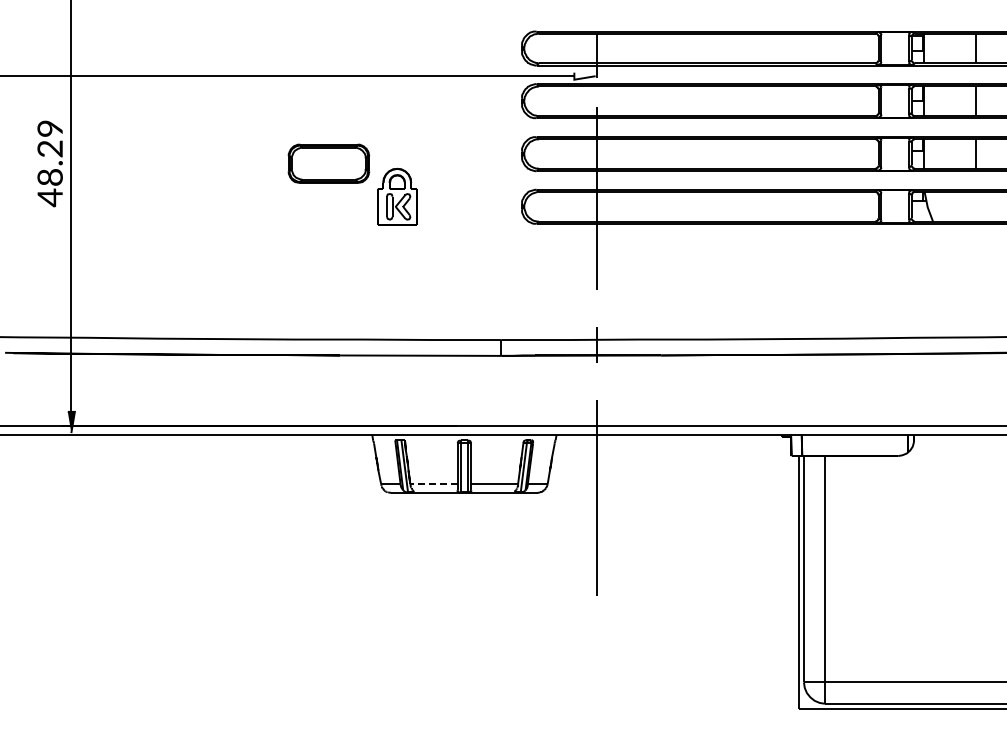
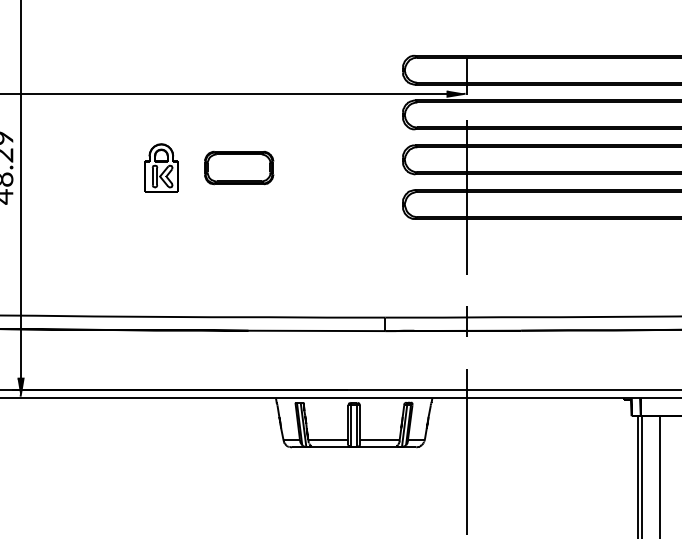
fill: (584, 75) -> (456, 93), added
part: (397, 196) -> (161, 167), moved
line: (433, 484) -> (327, 440), dashed -> solid

